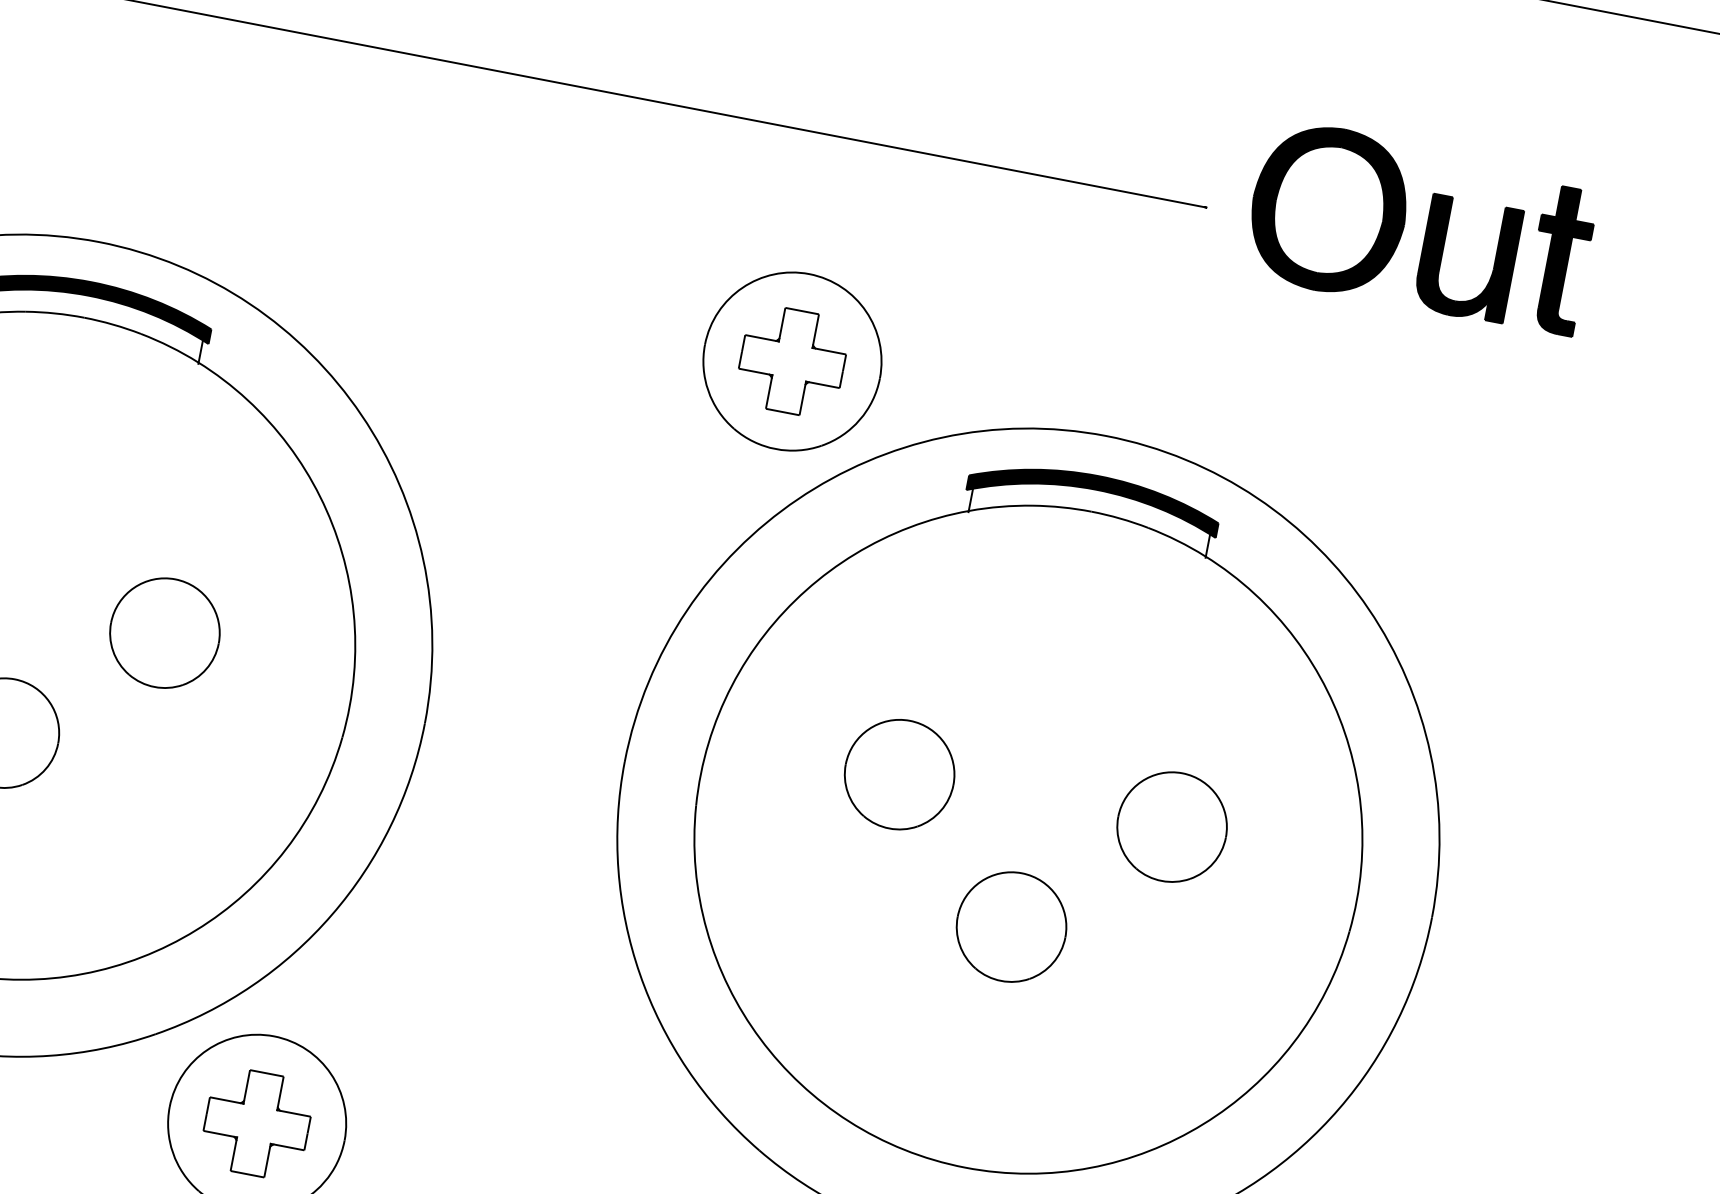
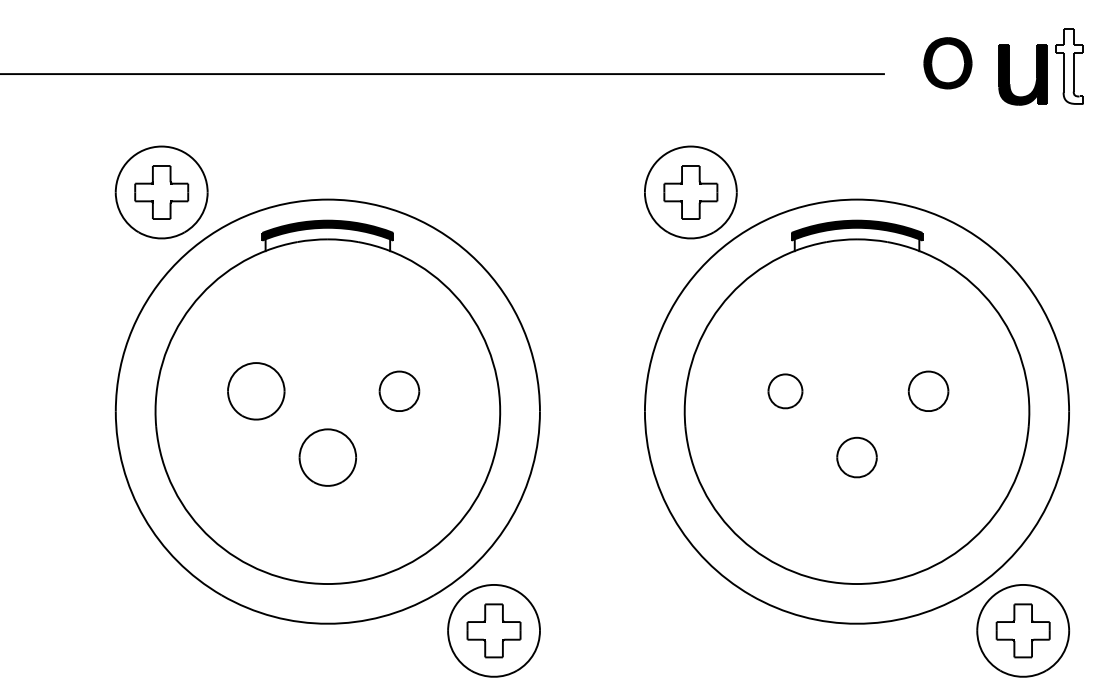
part: (1328, 210) -> (947, 63), size x0.6
fill: (1559, 258) -> (1069, 65), removed
part: (164, 633) -> (399, 391), size x0.7
part: (899, 775) -> (785, 391), size x0.6
part: (1171, 827) -> (928, 391), size x0.7
part: (1010, 926) -> (856, 457), size x0.7

